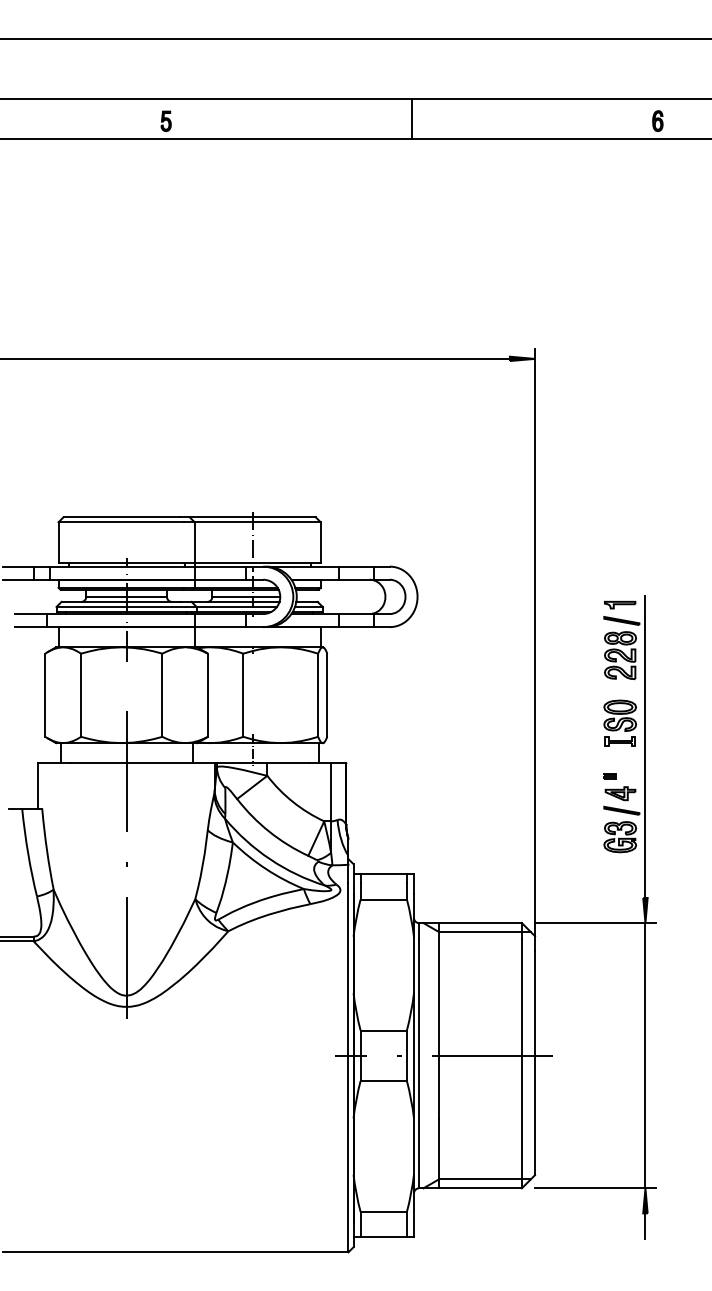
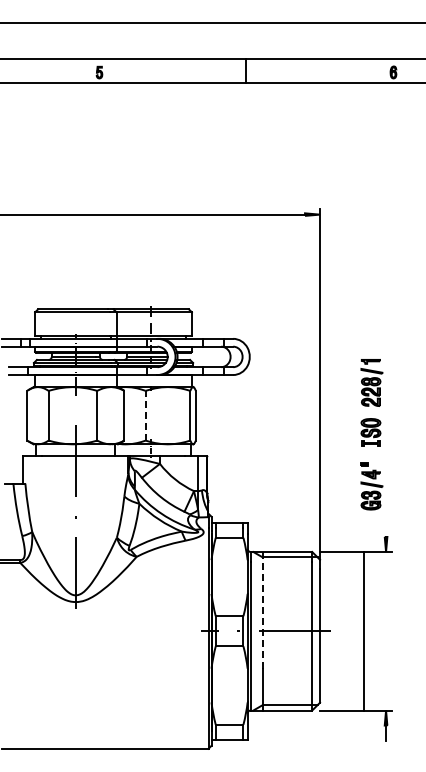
line: (243, 694) -> (145, 415), solid -> dashed
line: (646, 746) -> (386, 446), removed
line: (438, 1020) -> (262, 610), solid -> dashed
line: (646, 1054) -> (364, 630), moved

